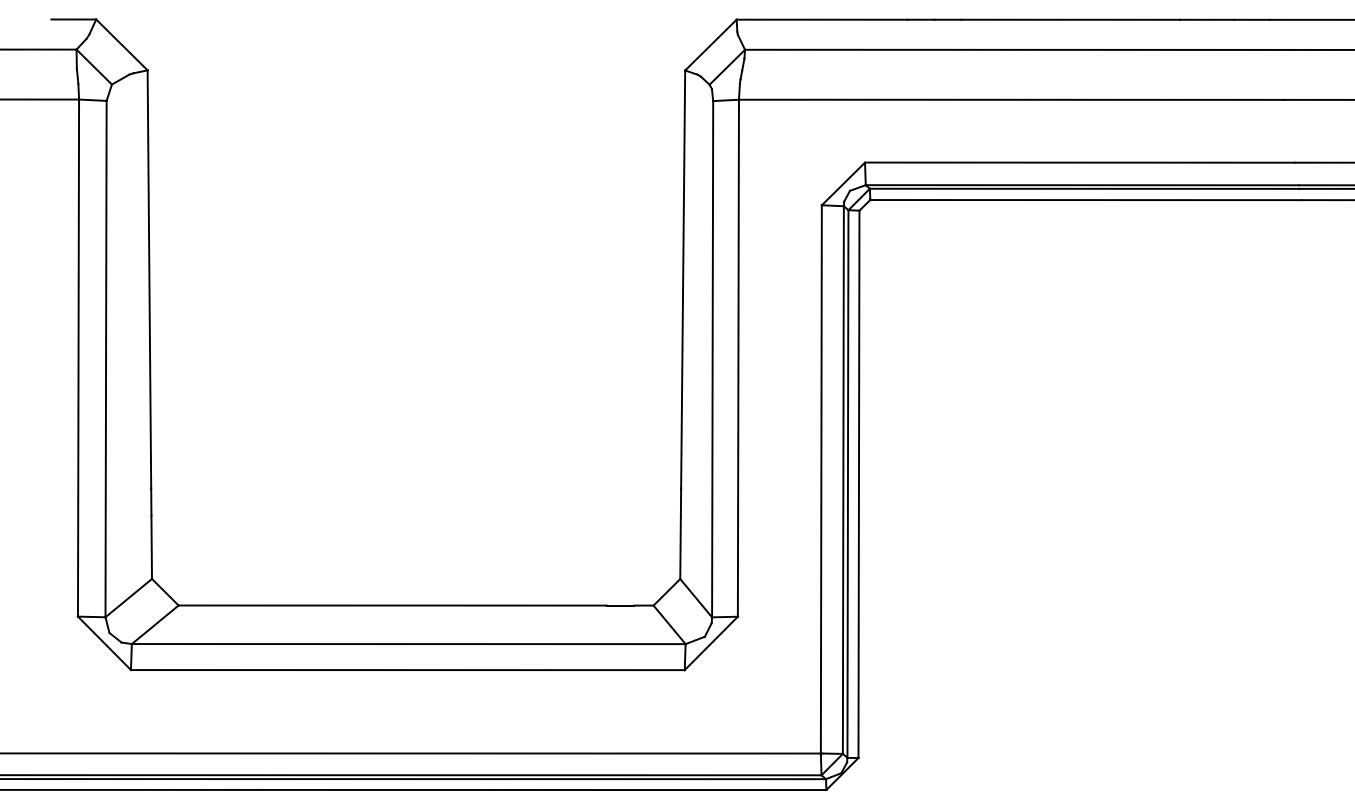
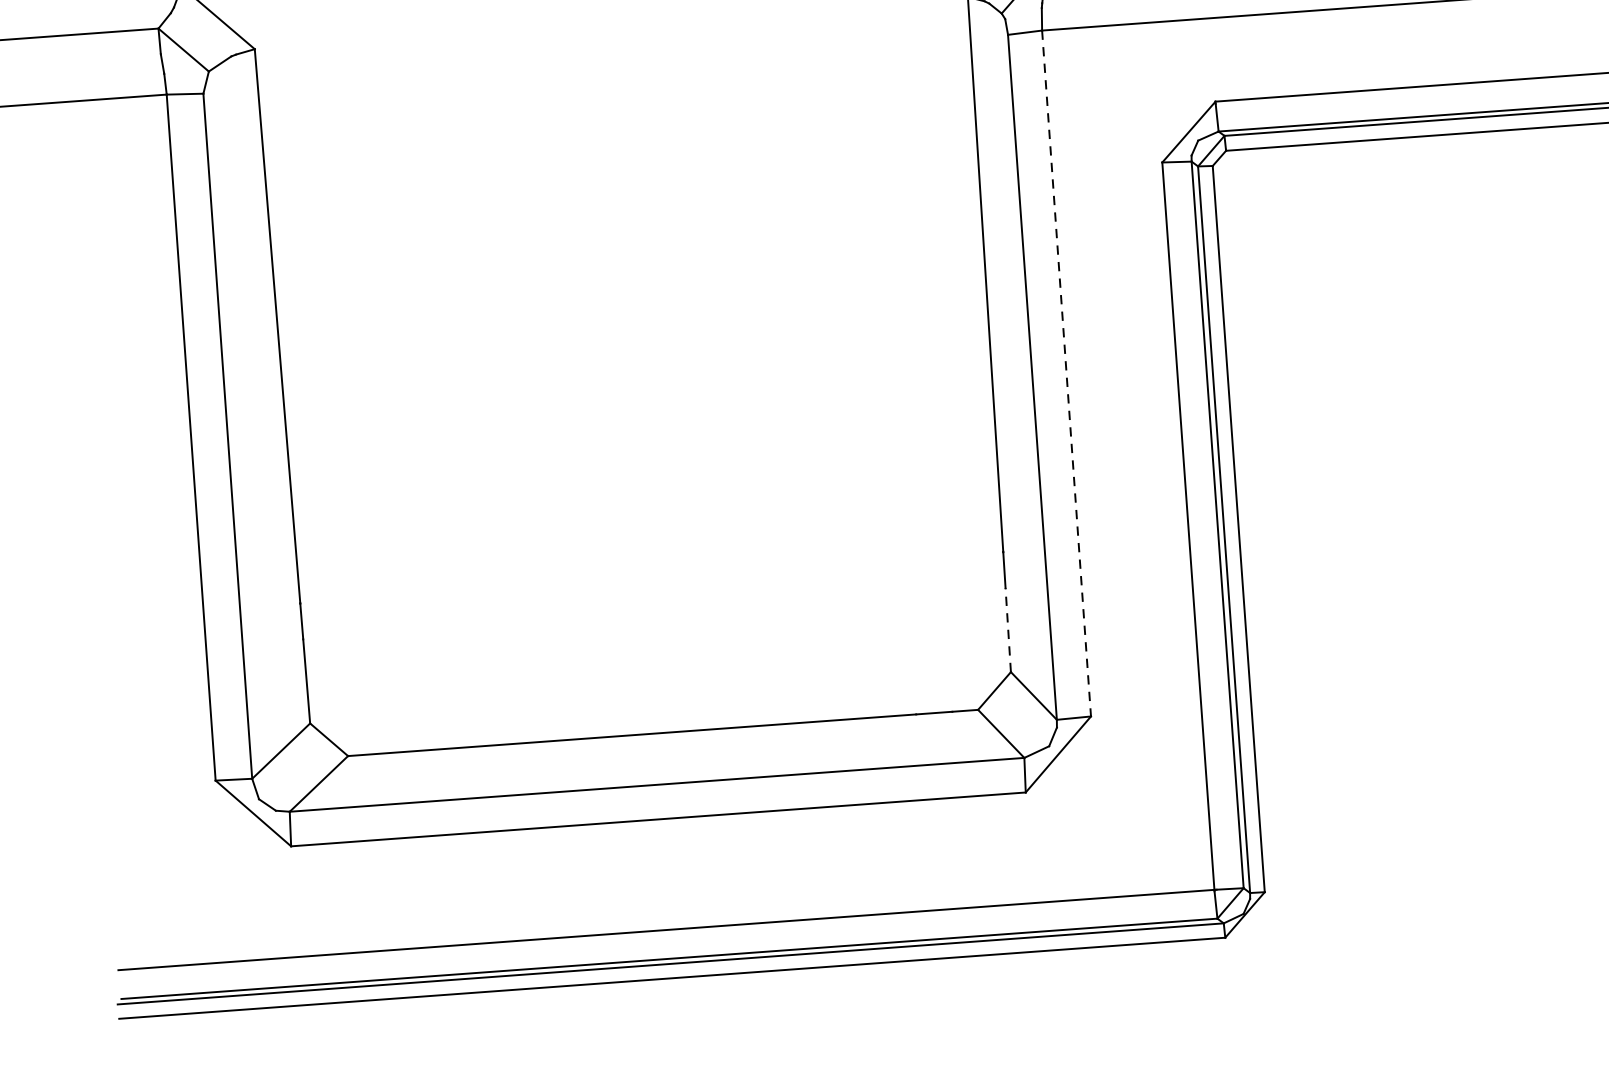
line: (738, 358) -> (1066, 373), solid -> dashed
line: (680, 547) -> (1008, 630), solid -> dashed

